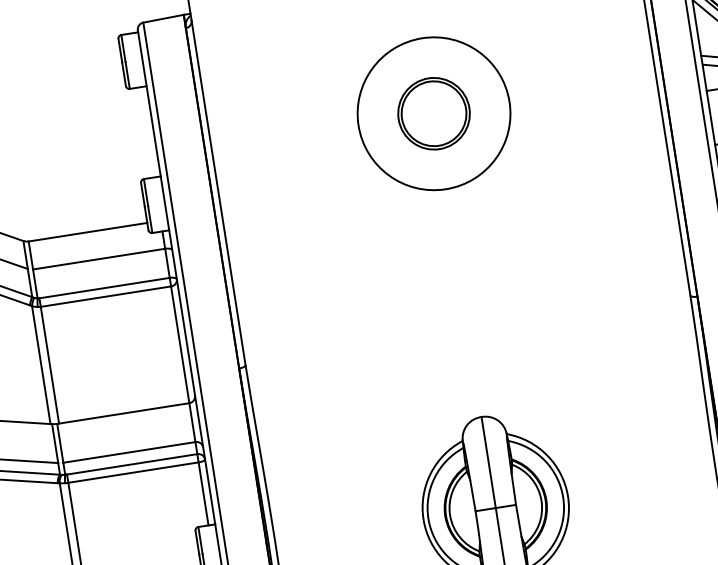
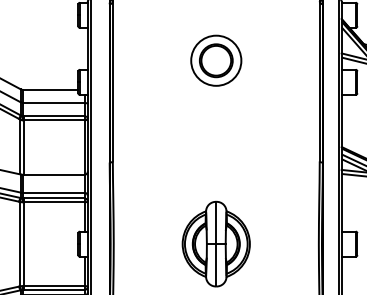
circle: (434, 113) -> (216, 60), size x0.71

